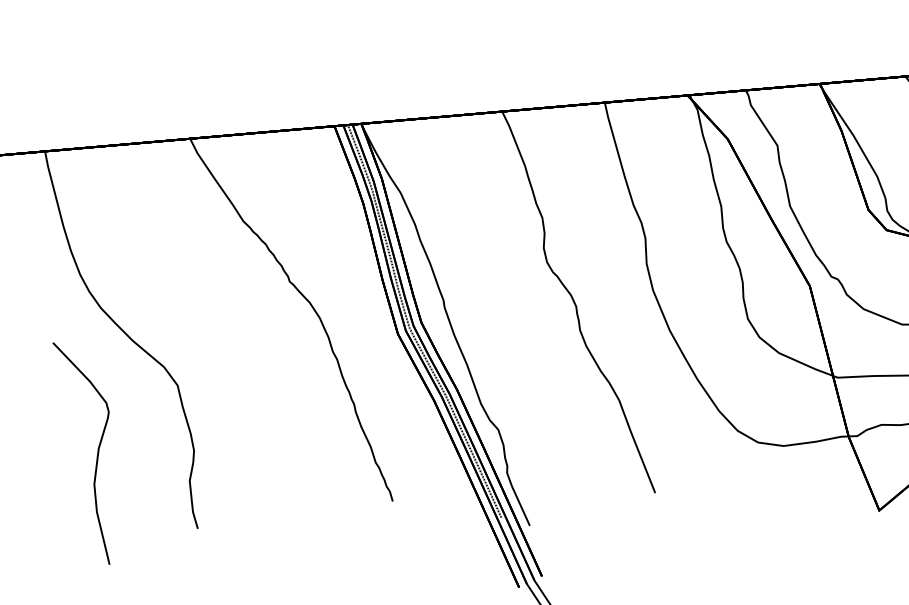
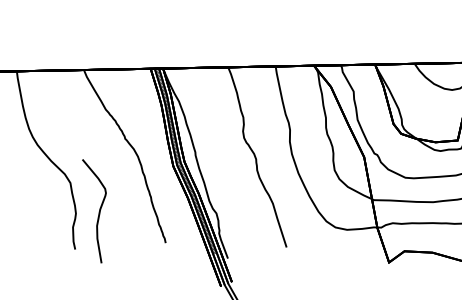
part: (86, 453) -> (94, 211), moved

